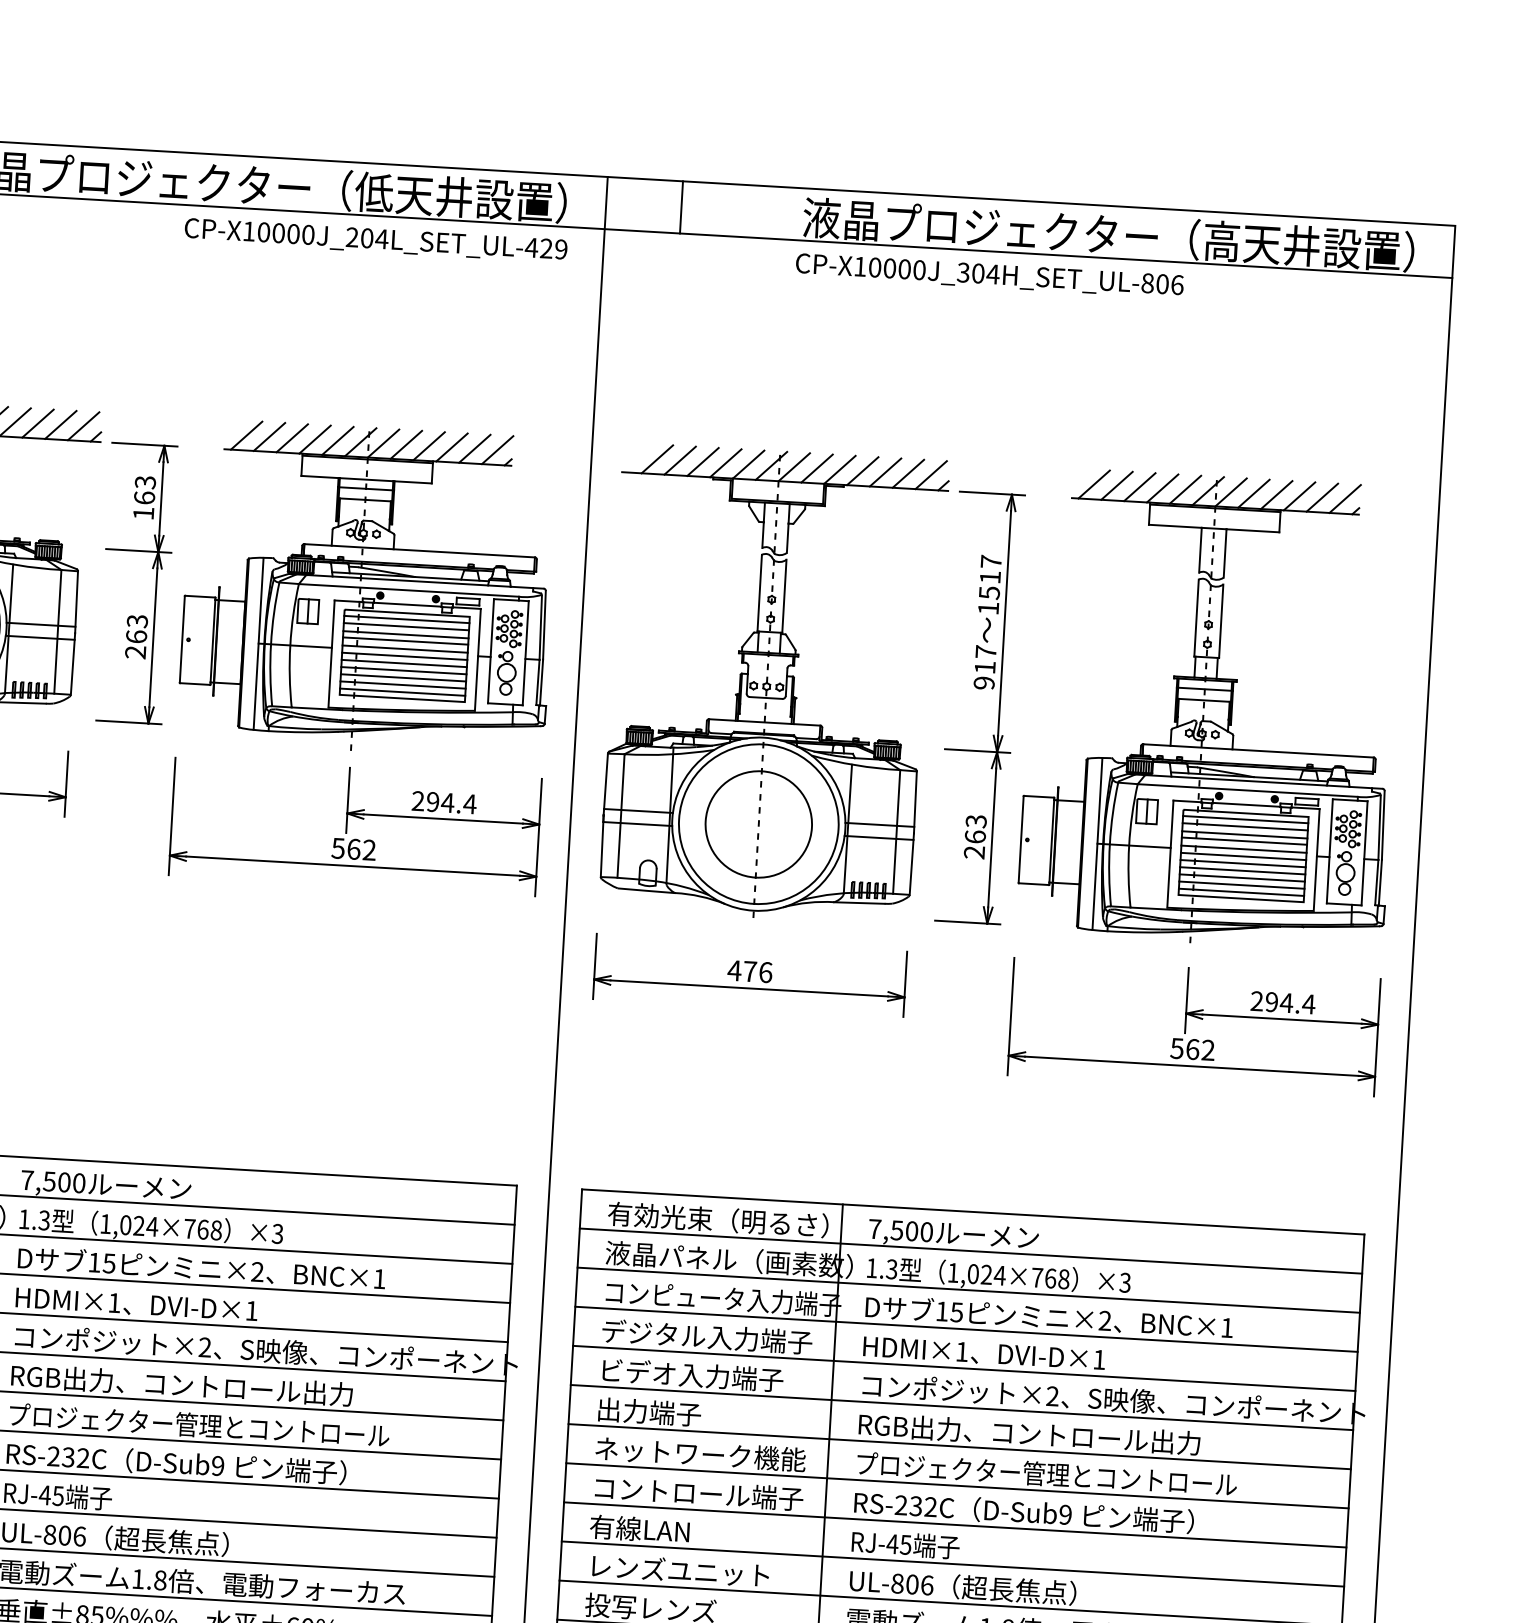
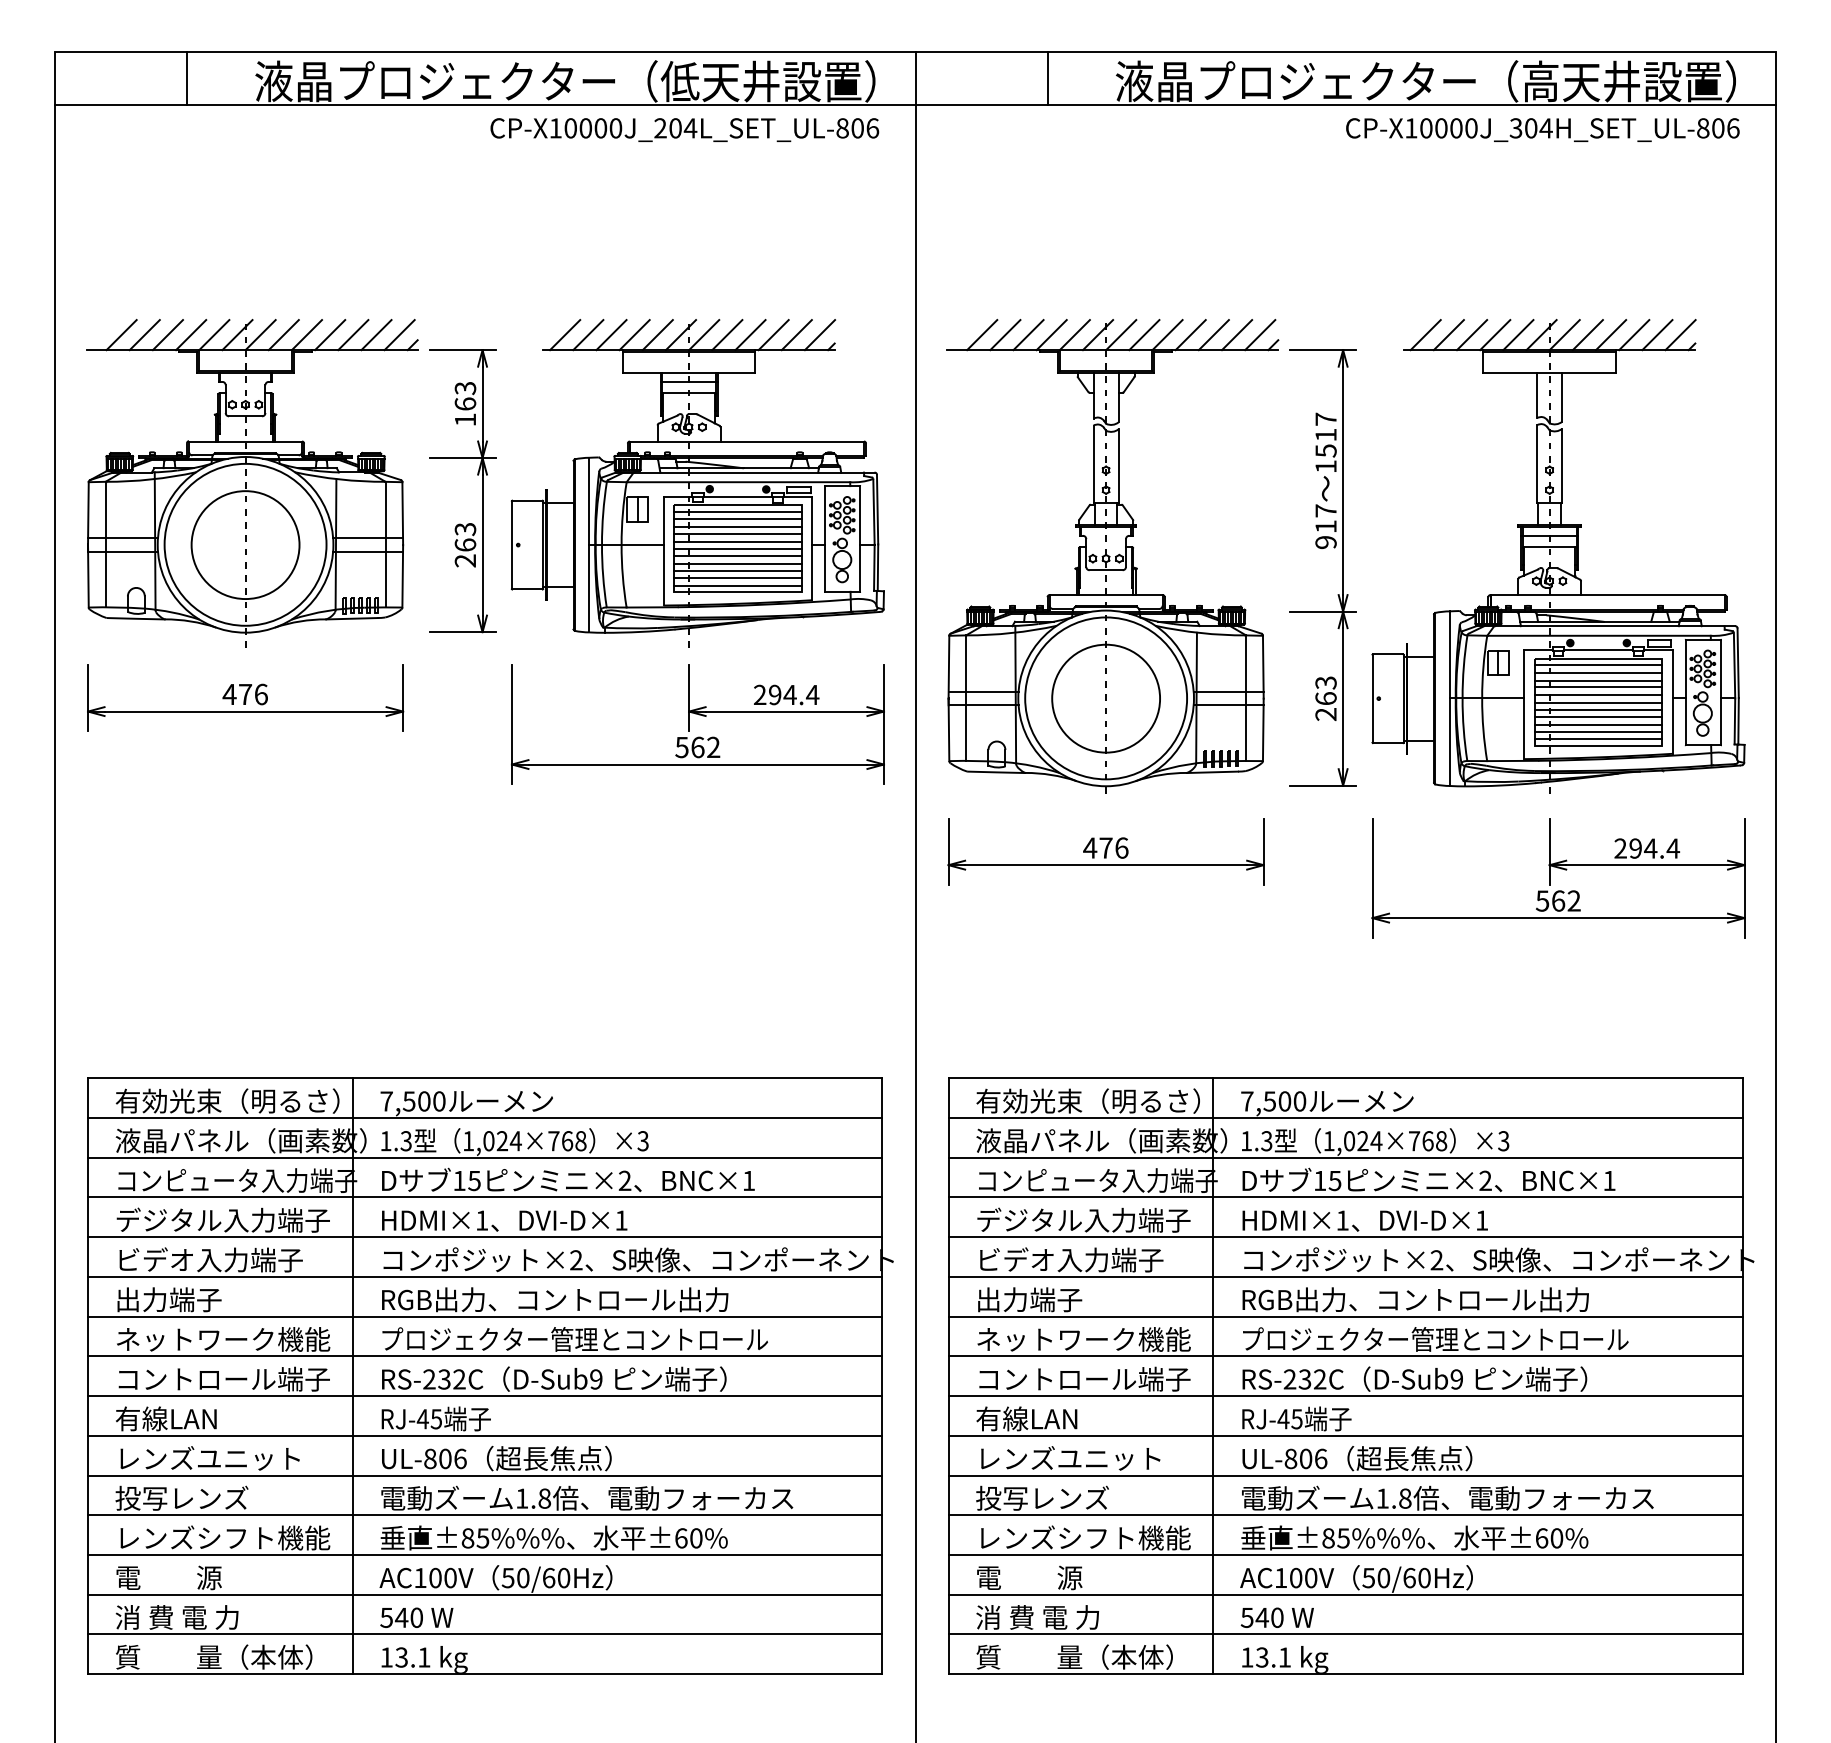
line: (681, 207) -> (1047, 78), moved
text: (546, 248) -> (857, 128), CP-X10000J_204L_SET_UL-429 -> CP-X10000J_204L_SET_UL-806
text: (989, 275) -> (1542, 129), moved

